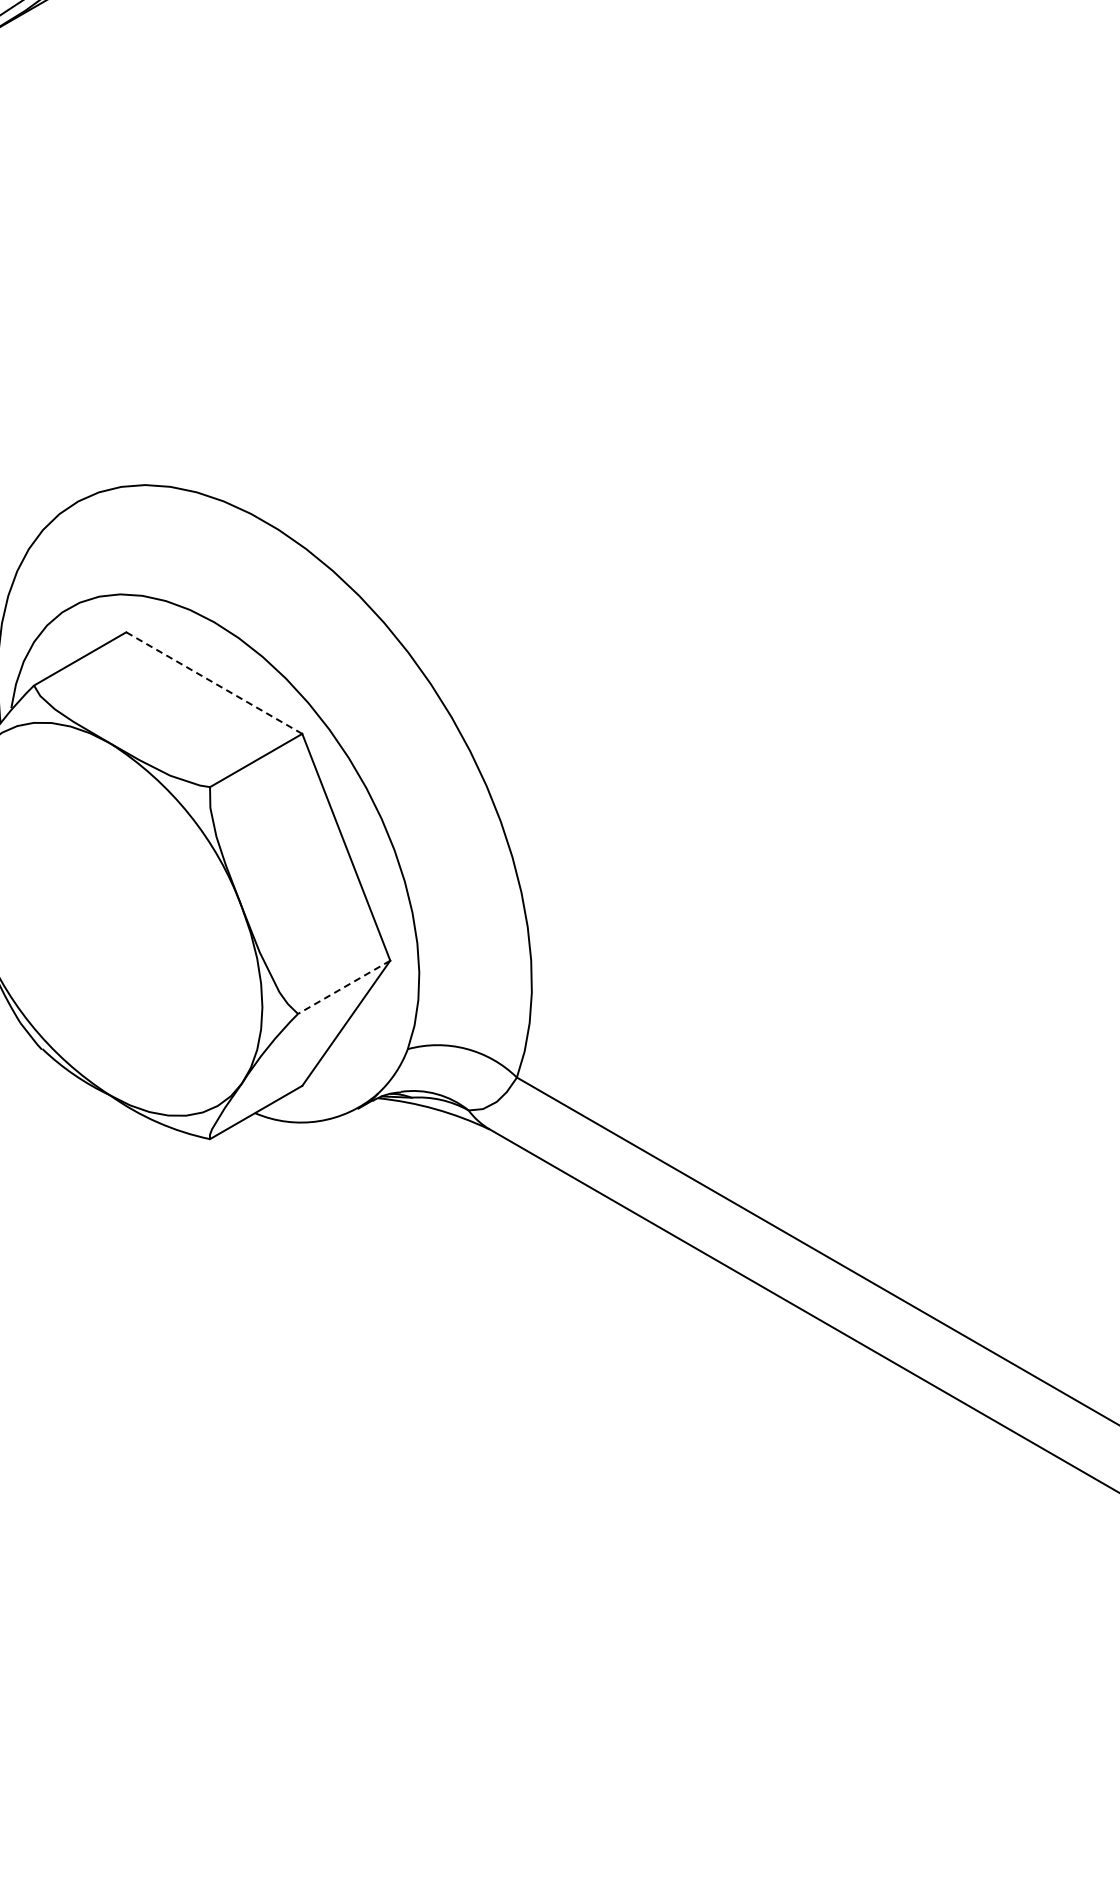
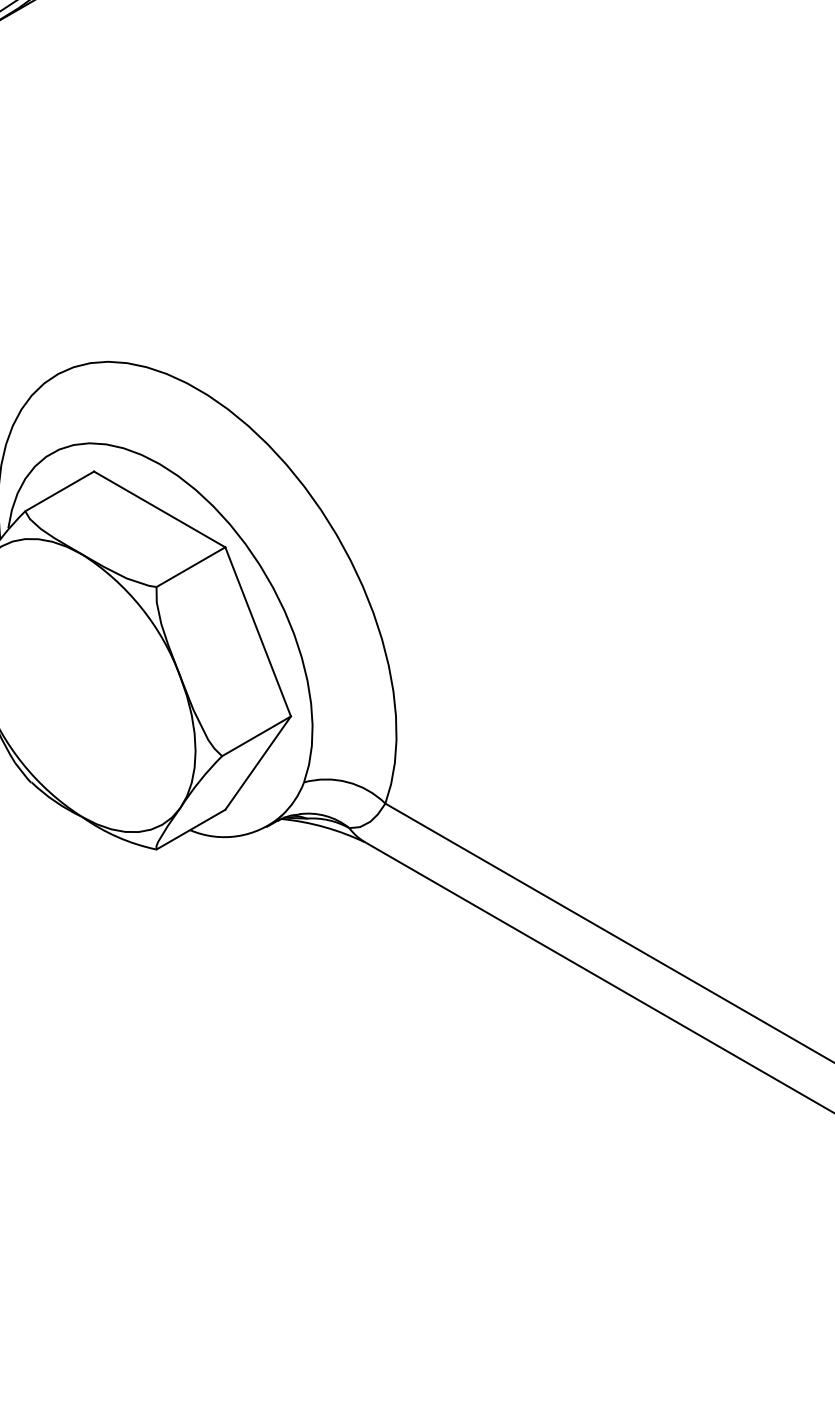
line: (214, 683) -> (159, 509), dashed -> solid
line: (343, 987) -> (256, 736), dashed -> solid

